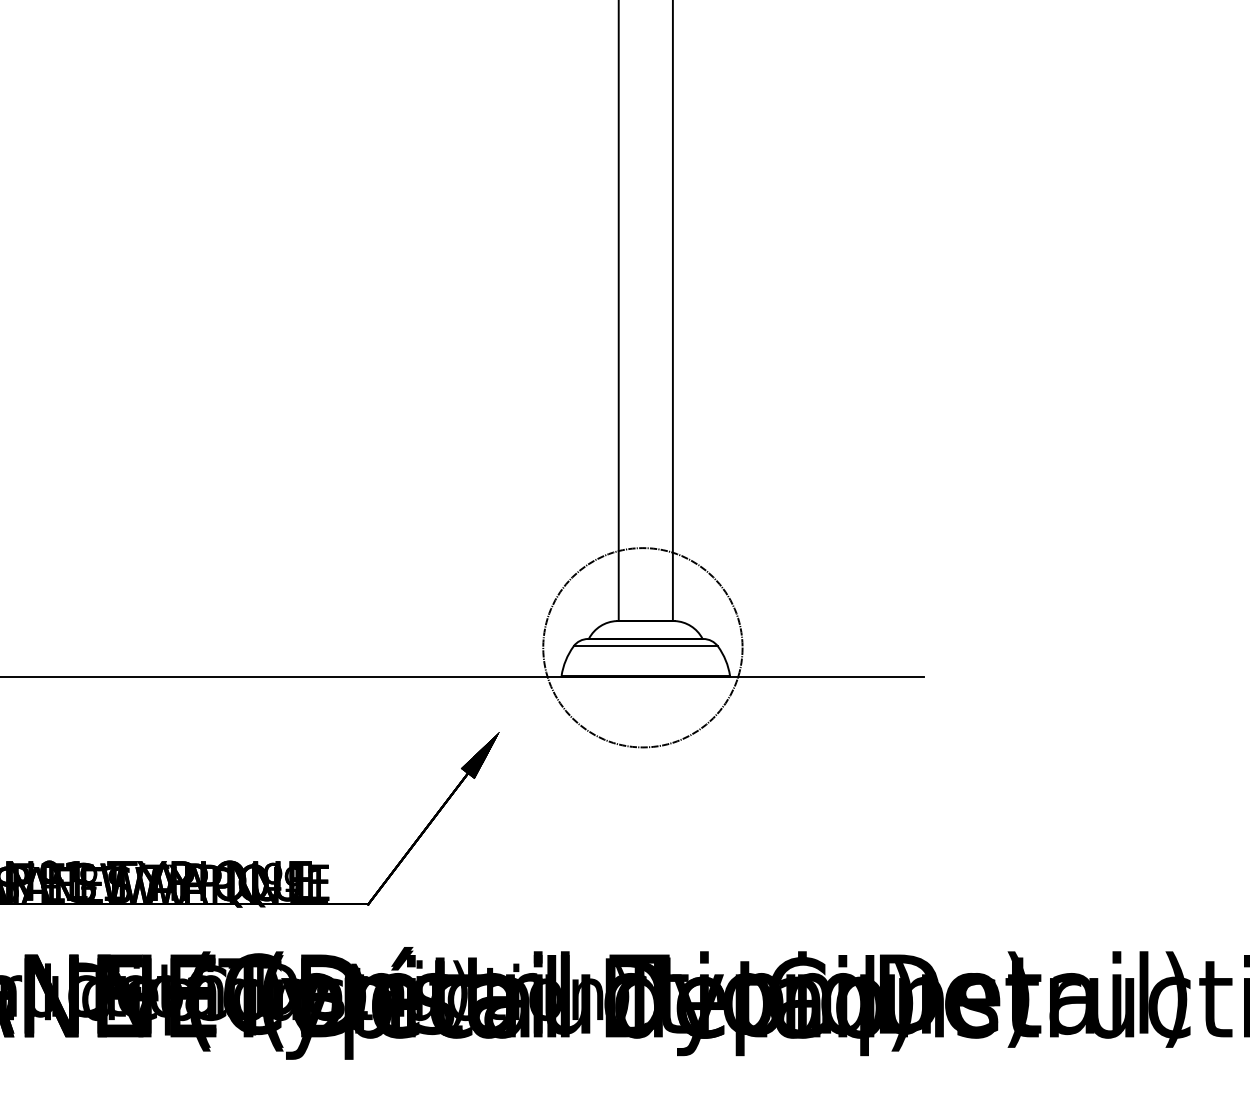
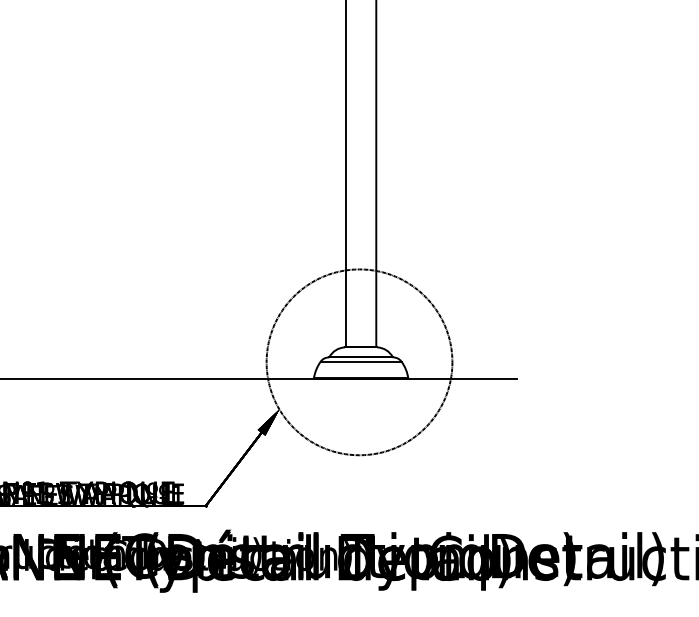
circle: (642, 648) -> (359, 362), size x1.67

